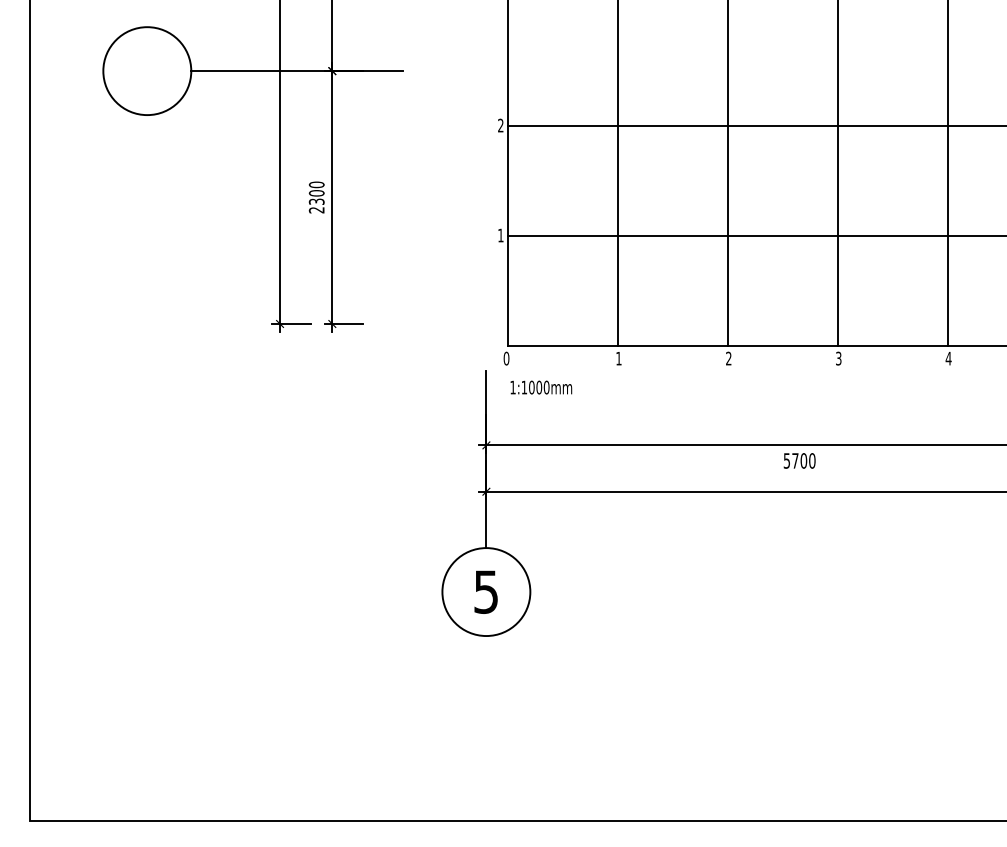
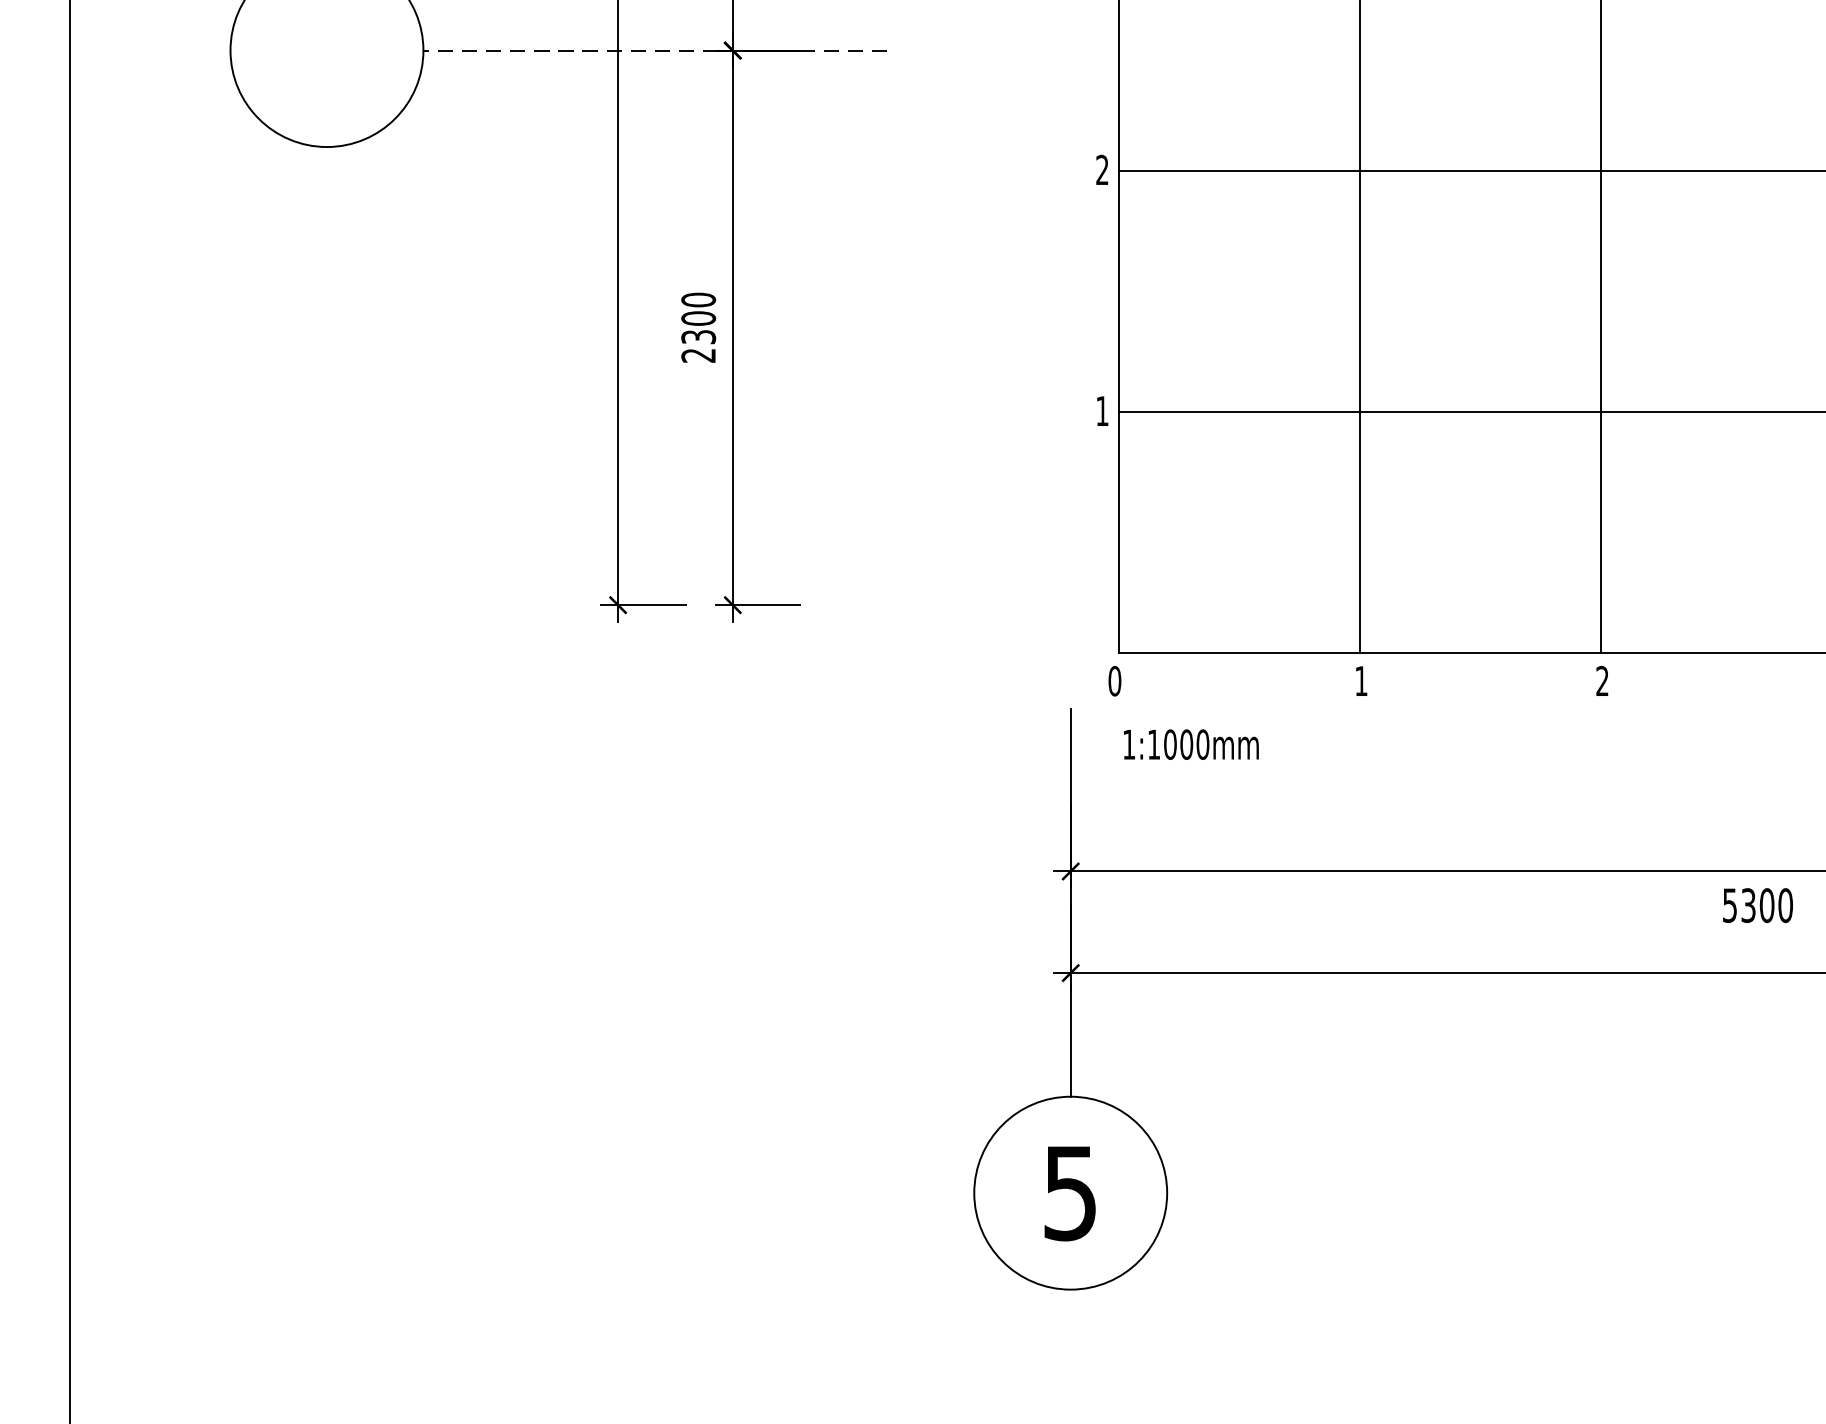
line: (297, 71) -> (656, 51), solid -> dashed
text: (795, 460) -> (1748, 904), 5700 -> 5300

